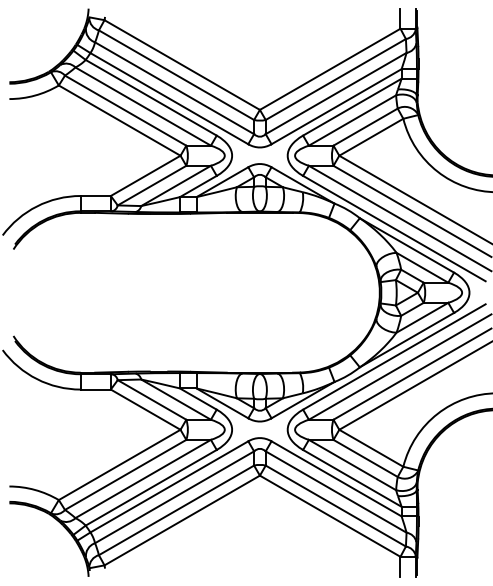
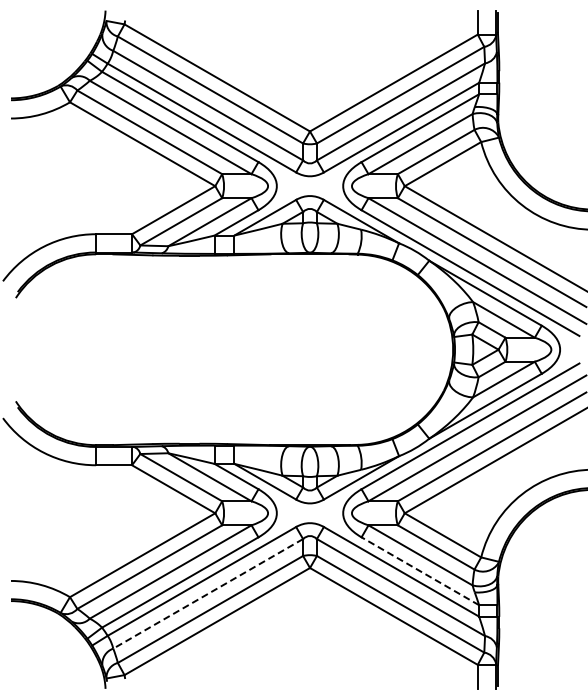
line: (352, 478) -> (420, 571), solid -> dashed
line: (174, 497) -> (208, 593), solid -> dashed

